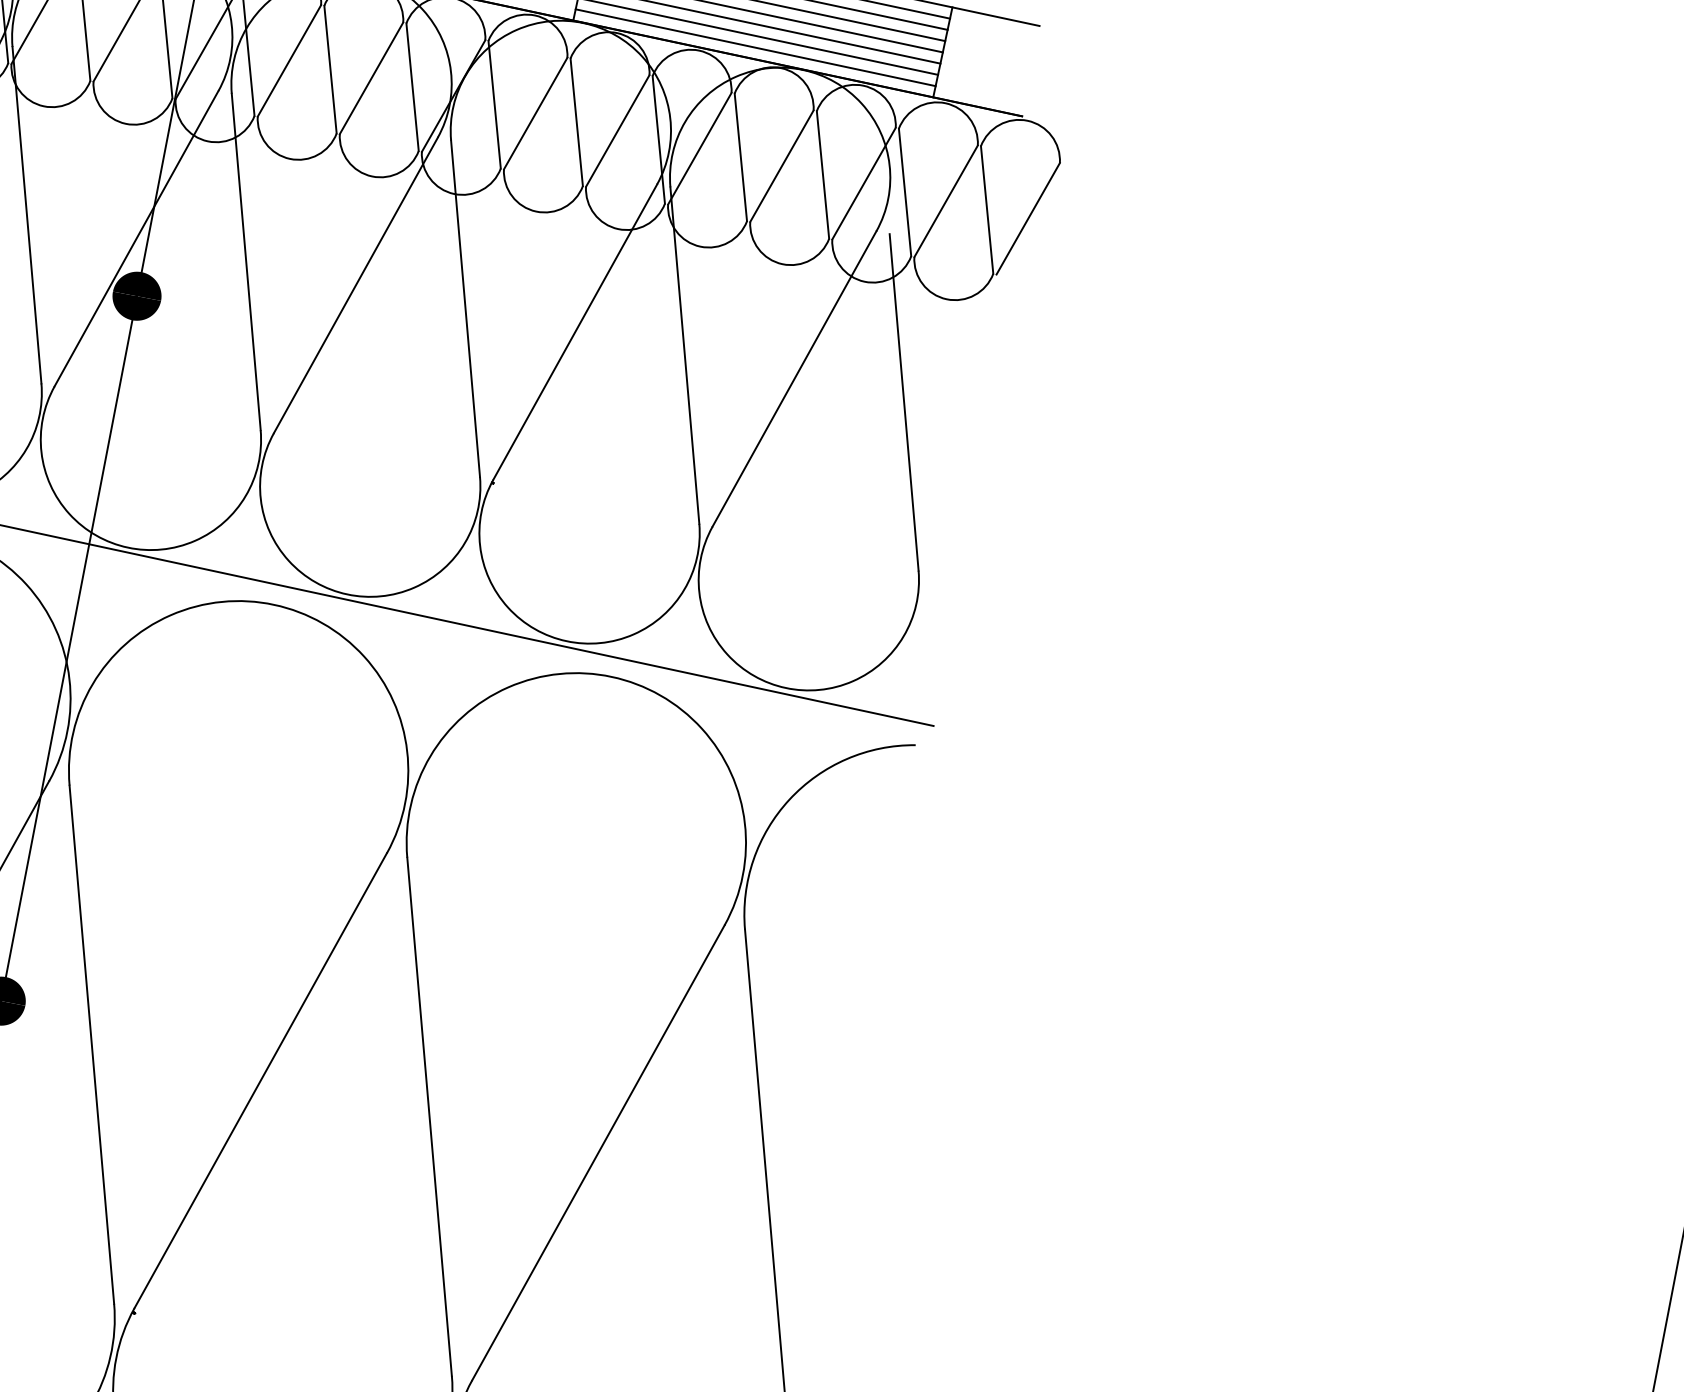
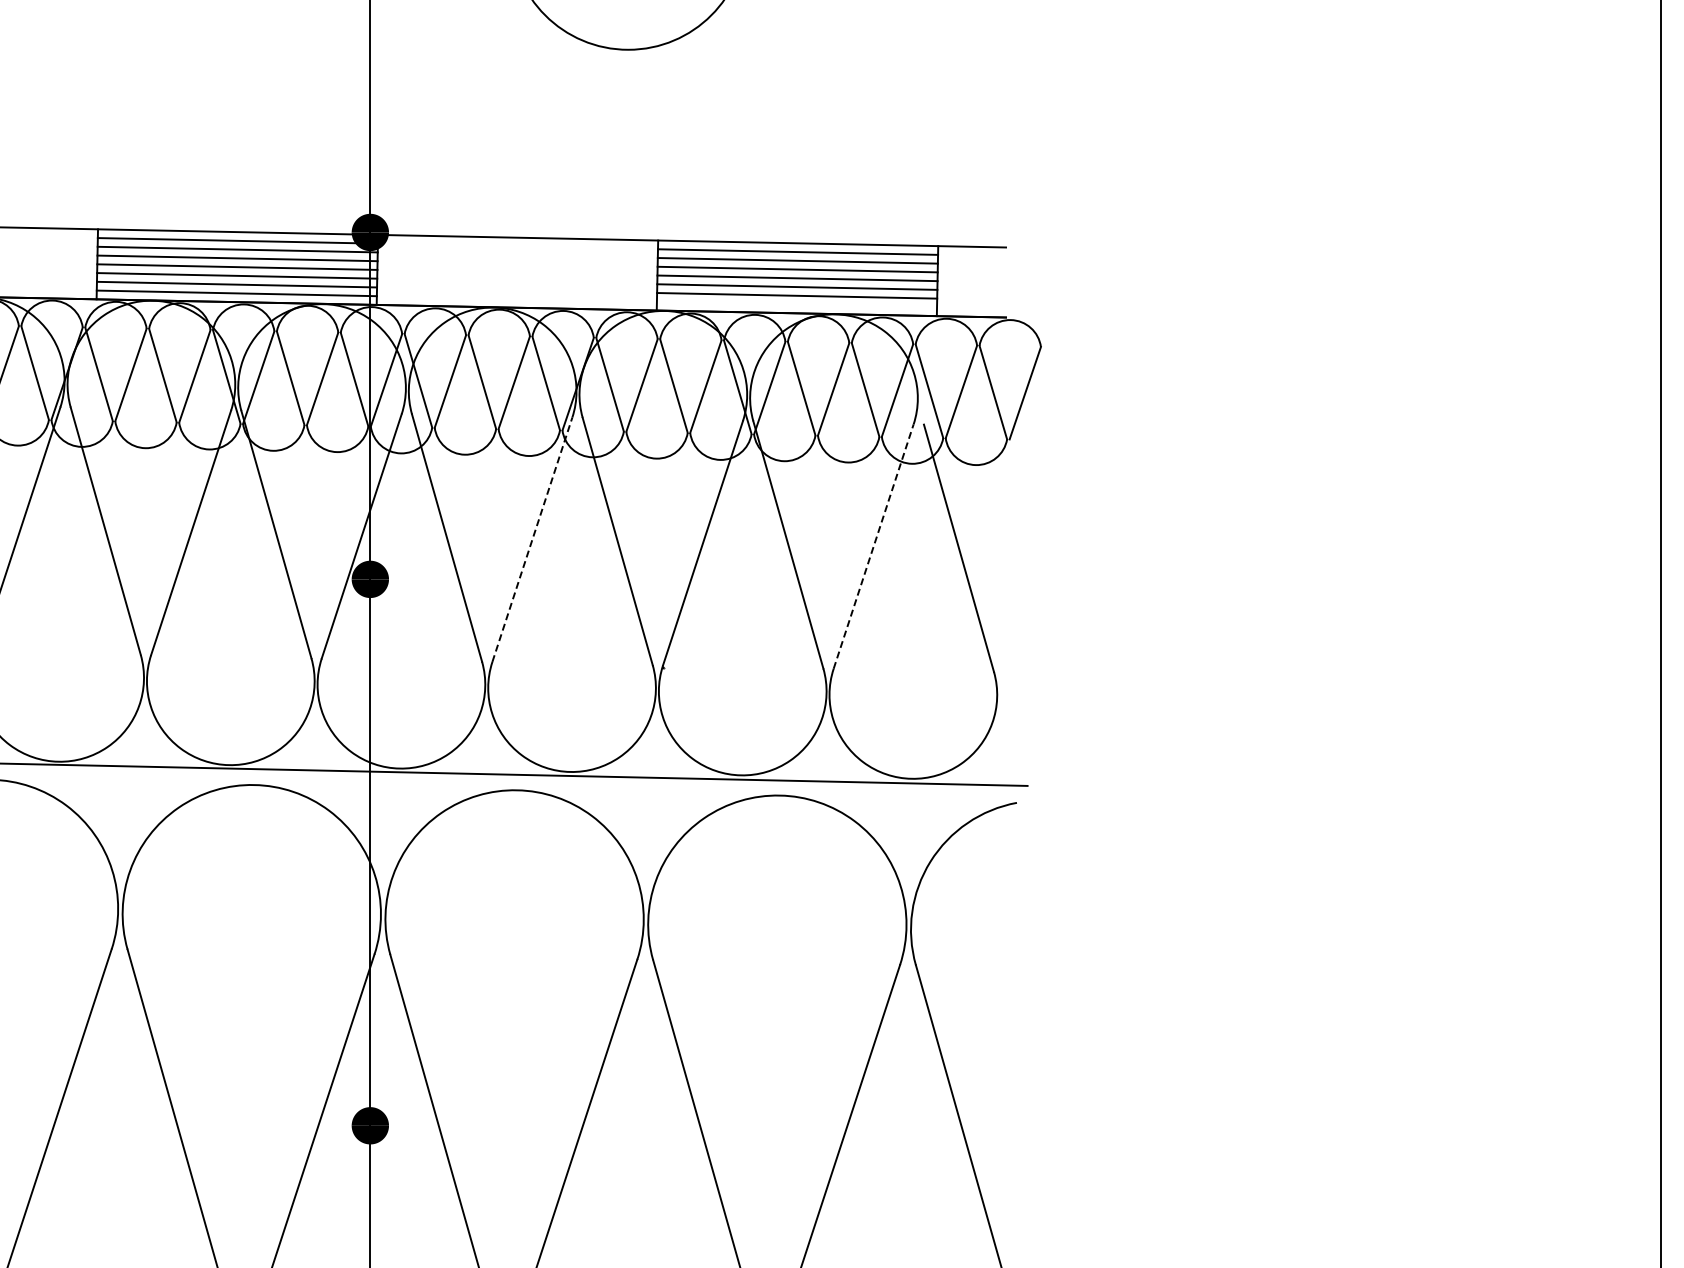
line: (755, 47) -> (796, 304), removed
line: (356, 285) -> (532, 539), solid -> dashed
line: (794, 378) -> (873, 546), solid -> dashed

